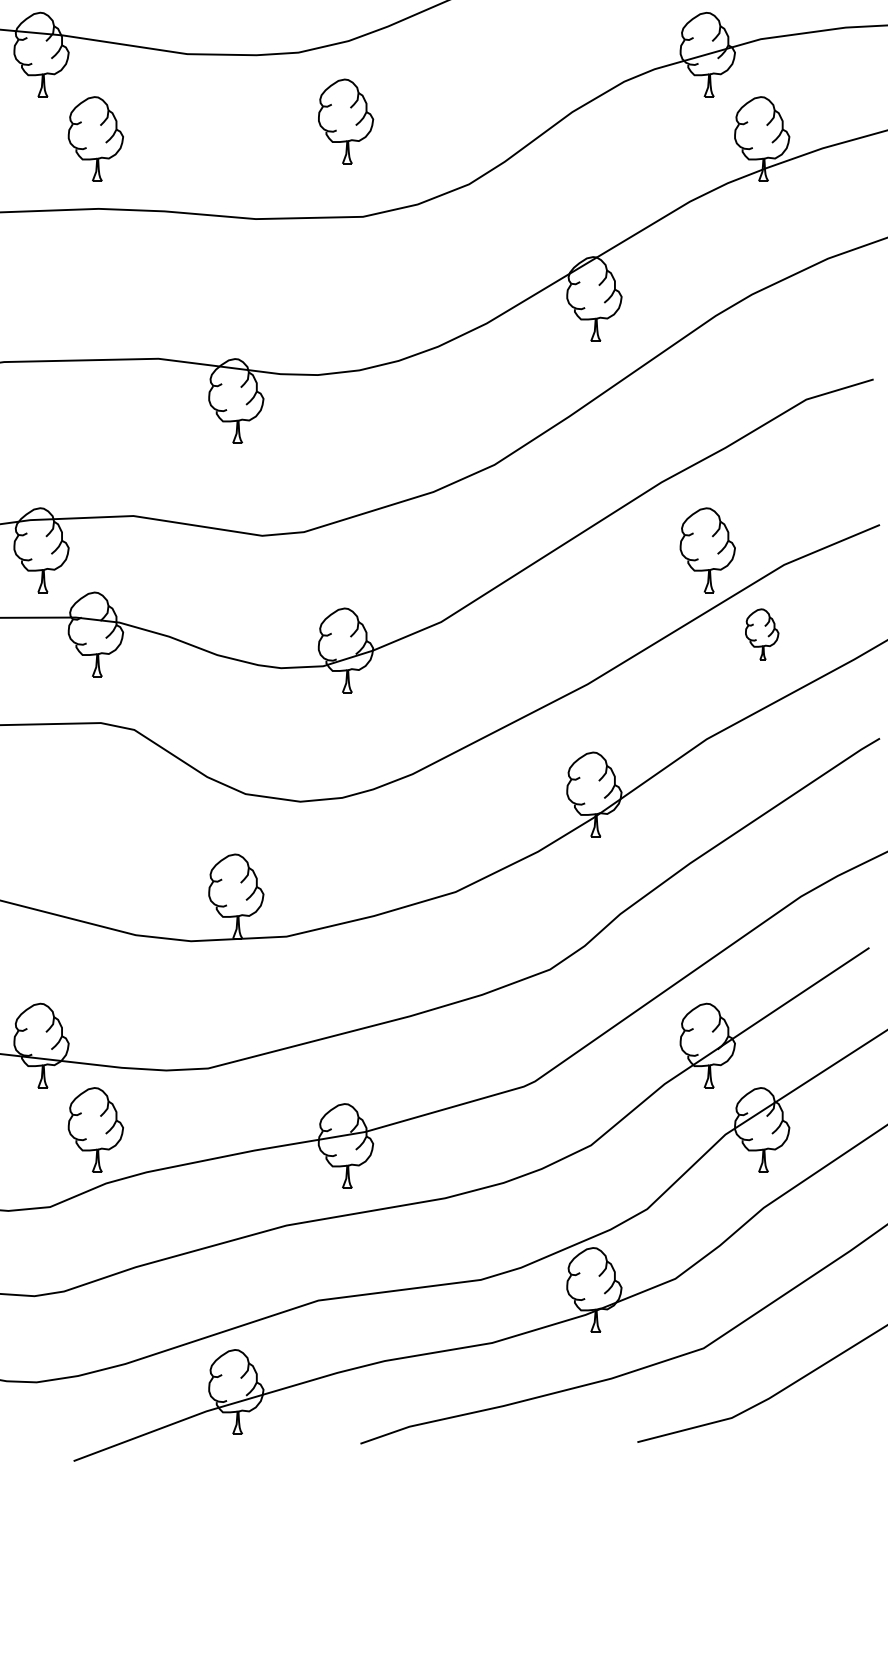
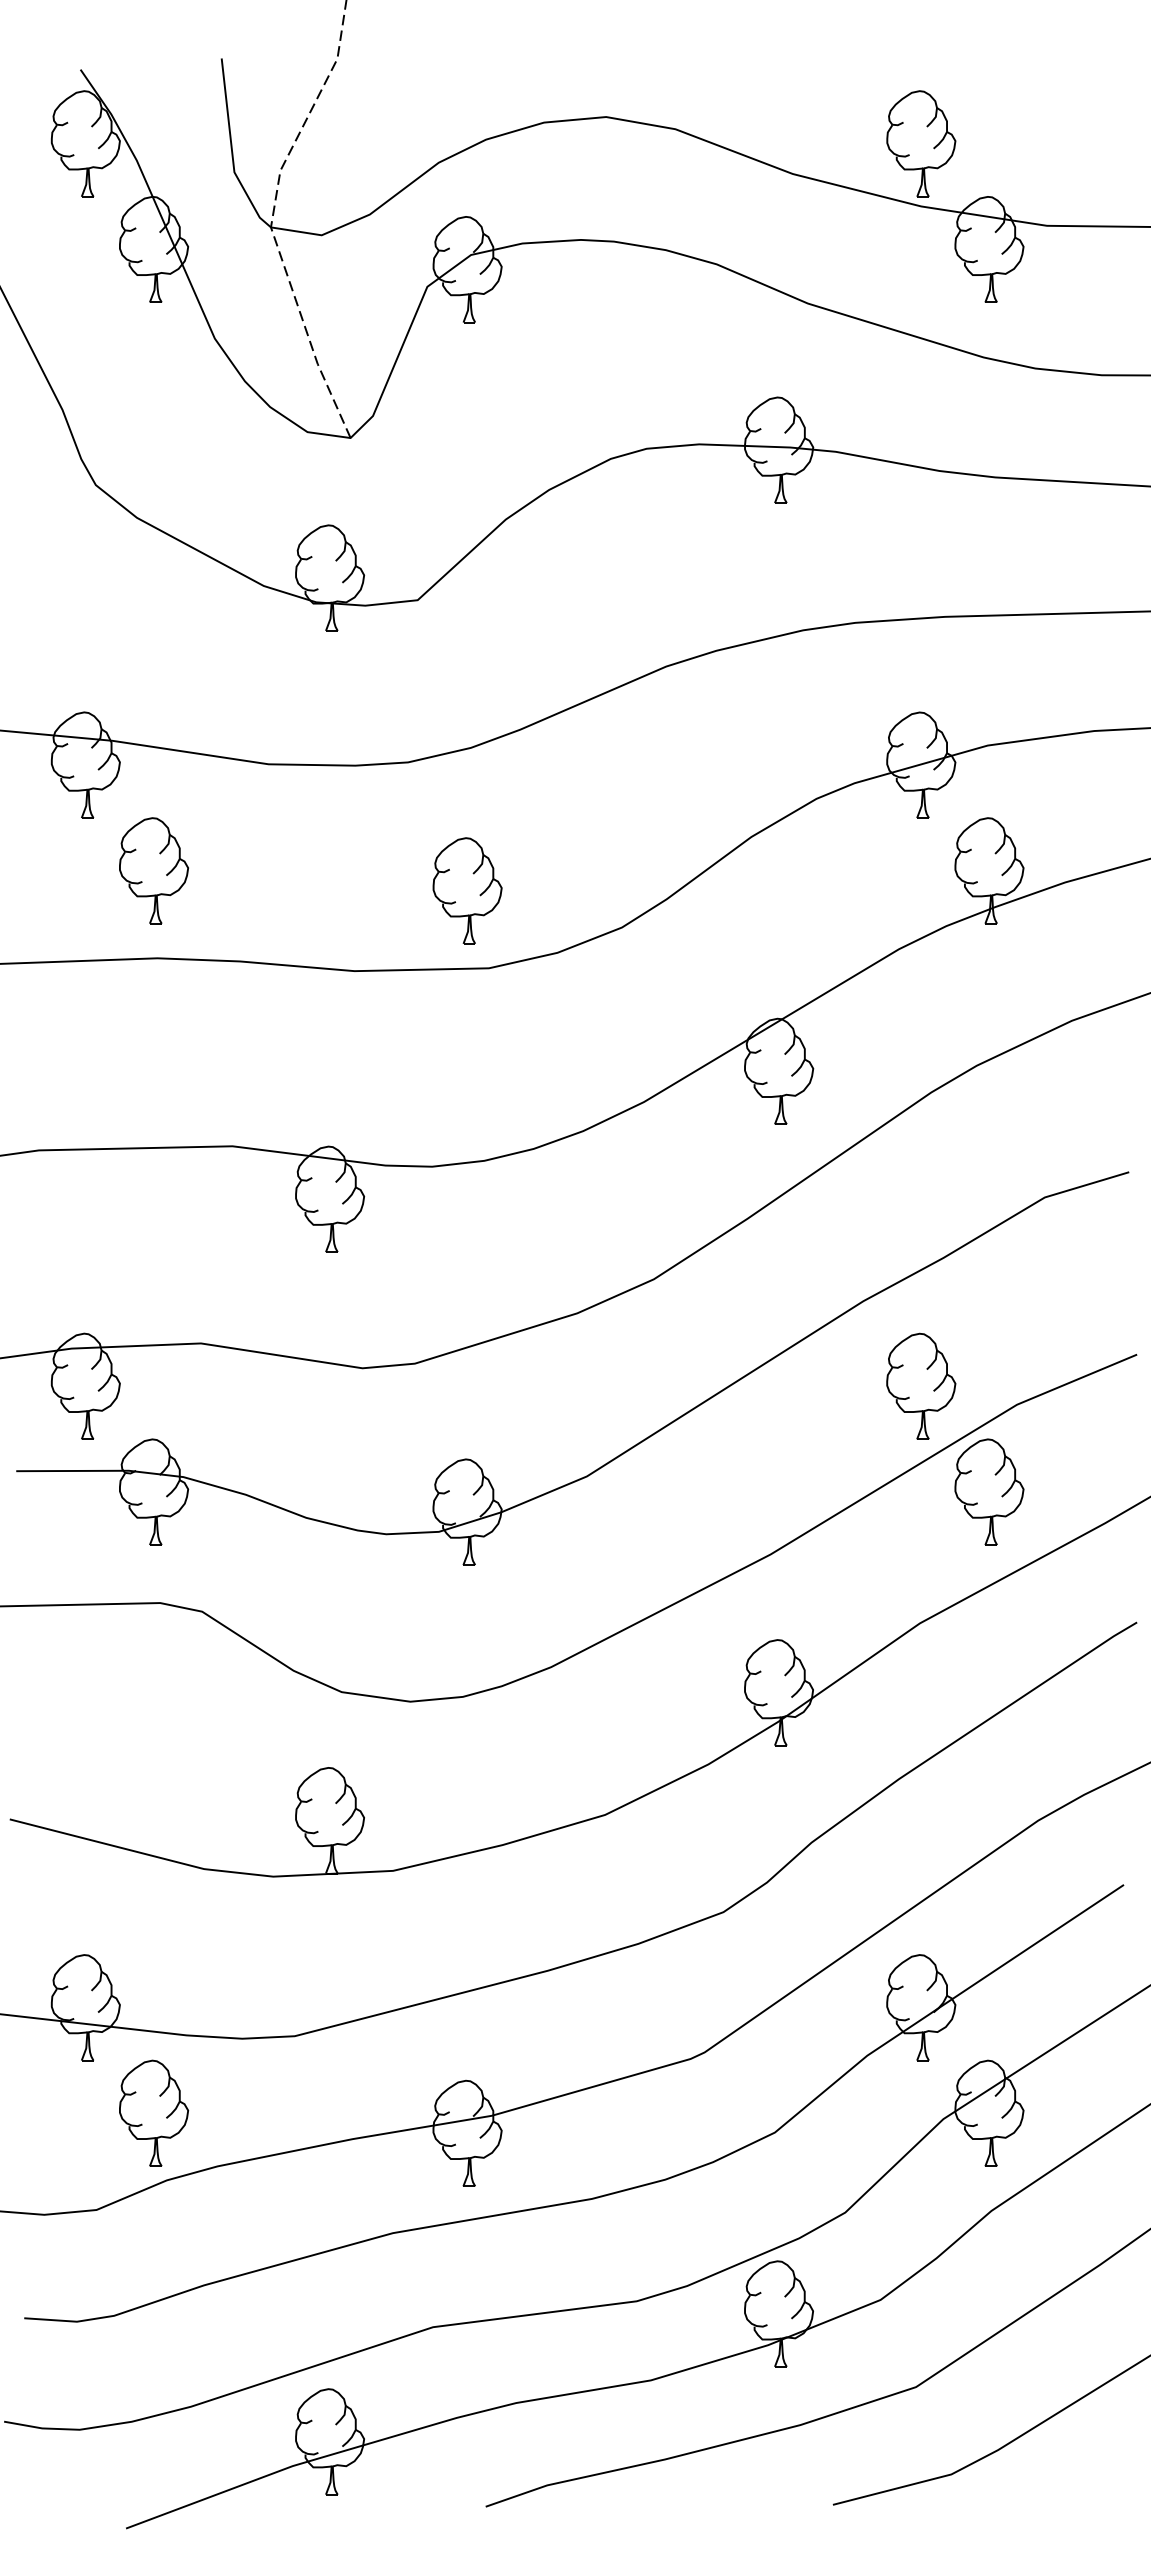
part: (345, 121) -> (467, 890), moved
part: (762, 634) -> (989, 1491), size x1.67

